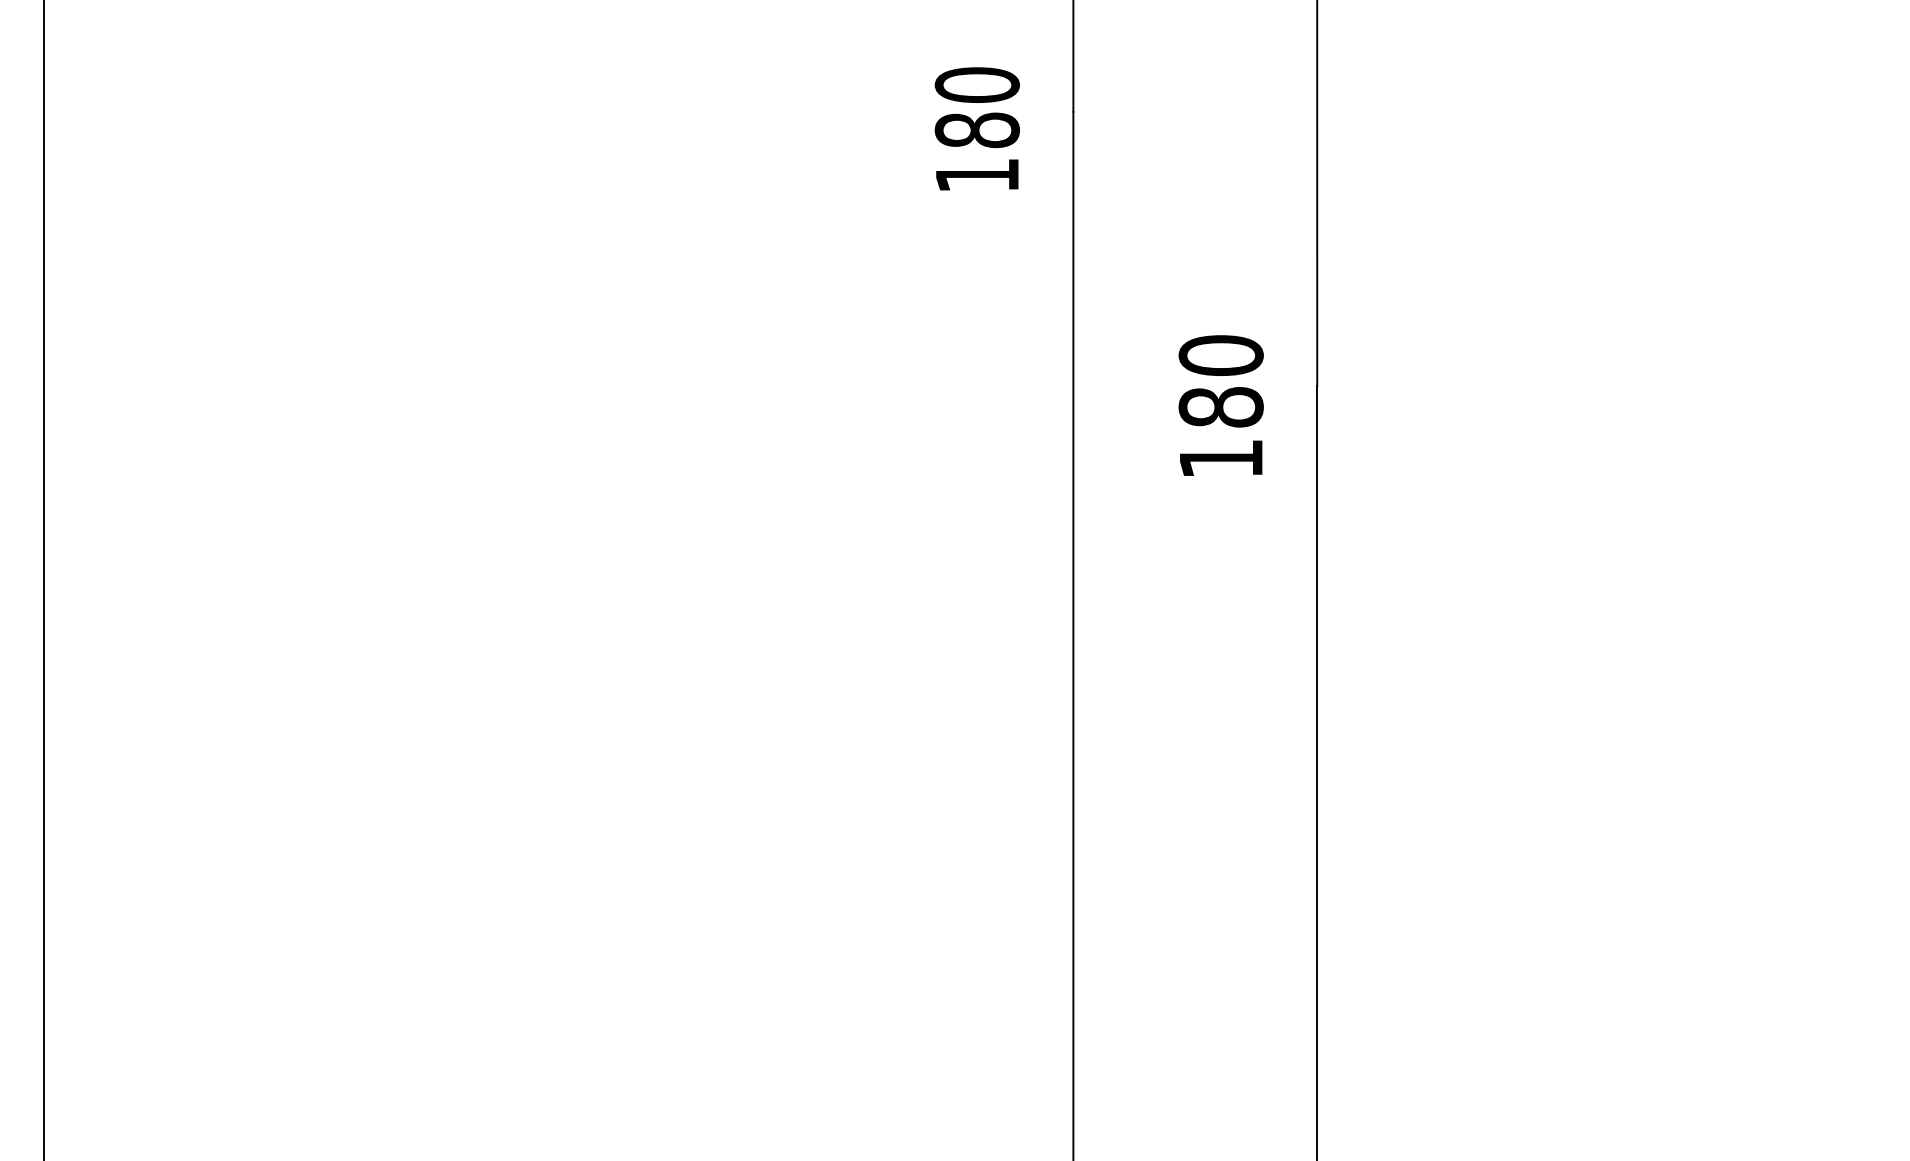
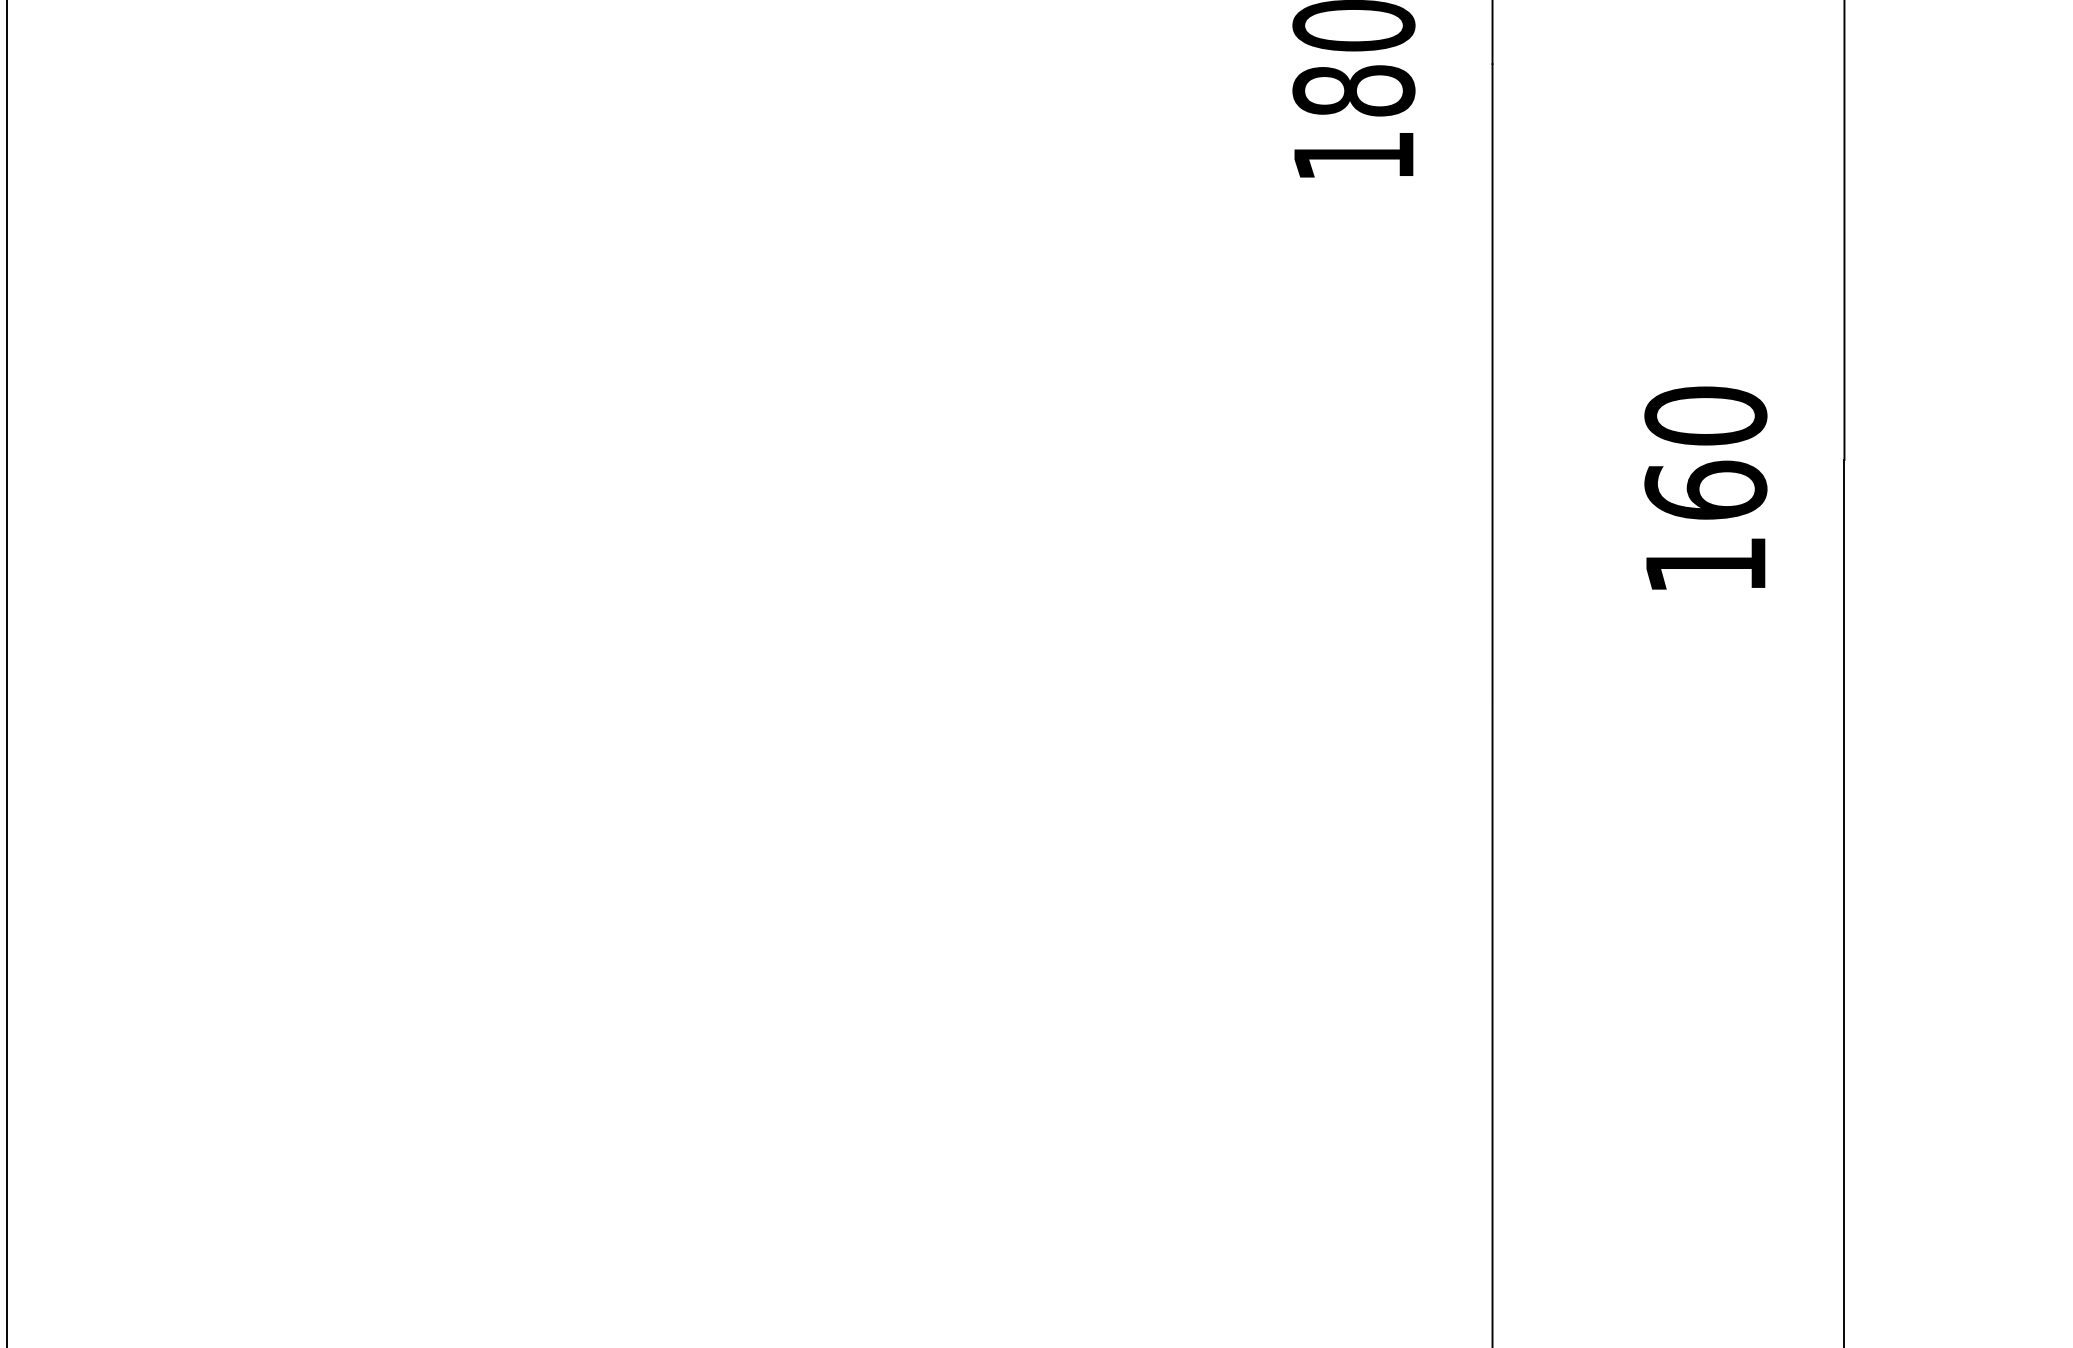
text: (1220, 406) -> (1704, 489), 180 -> 160

